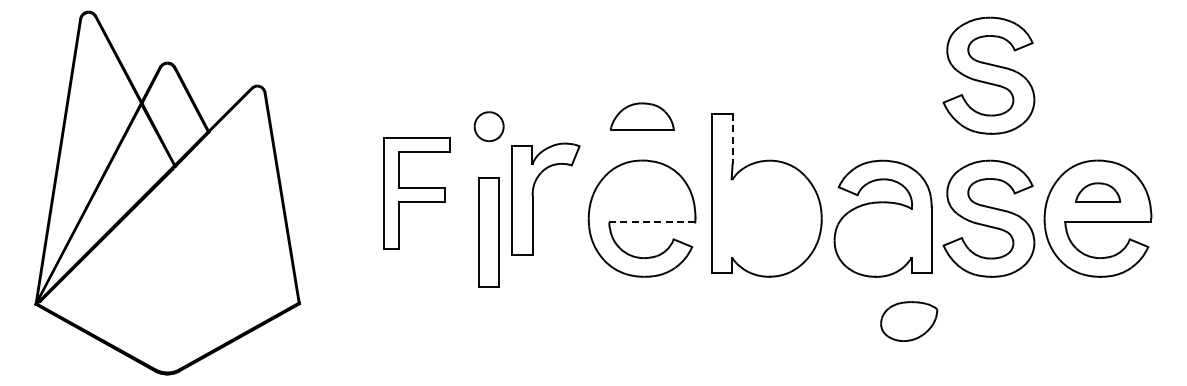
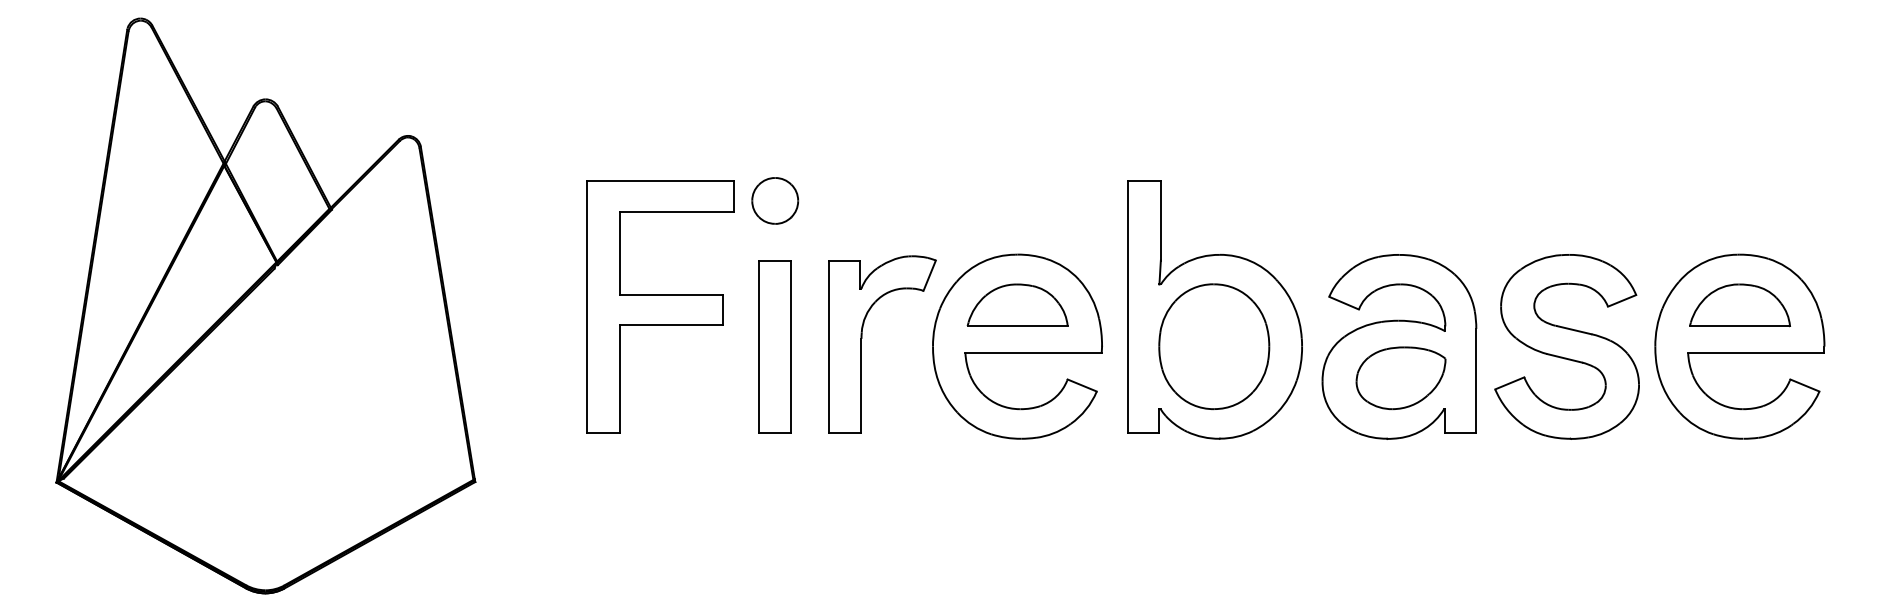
part: (988, 75) -> (1566, 119), removed
part: (641, 116) -> (1016, 305), moved
line: (732, 139) -> (1160, 221), dashed -> solid
part: (1097, 192) -> (1739, 305), size x1.43
part: (416, 193) -> (660, 306), size x1.43
part: (533, 198) -> (862, 343), moved
part: (765, 218) -> (1213, 346), added
line: (651, 222) -> (1032, 352), dashed -> solid
part: (488, 232) -> (774, 346), moved
part: (909, 321) -> (1401, 378), moved

